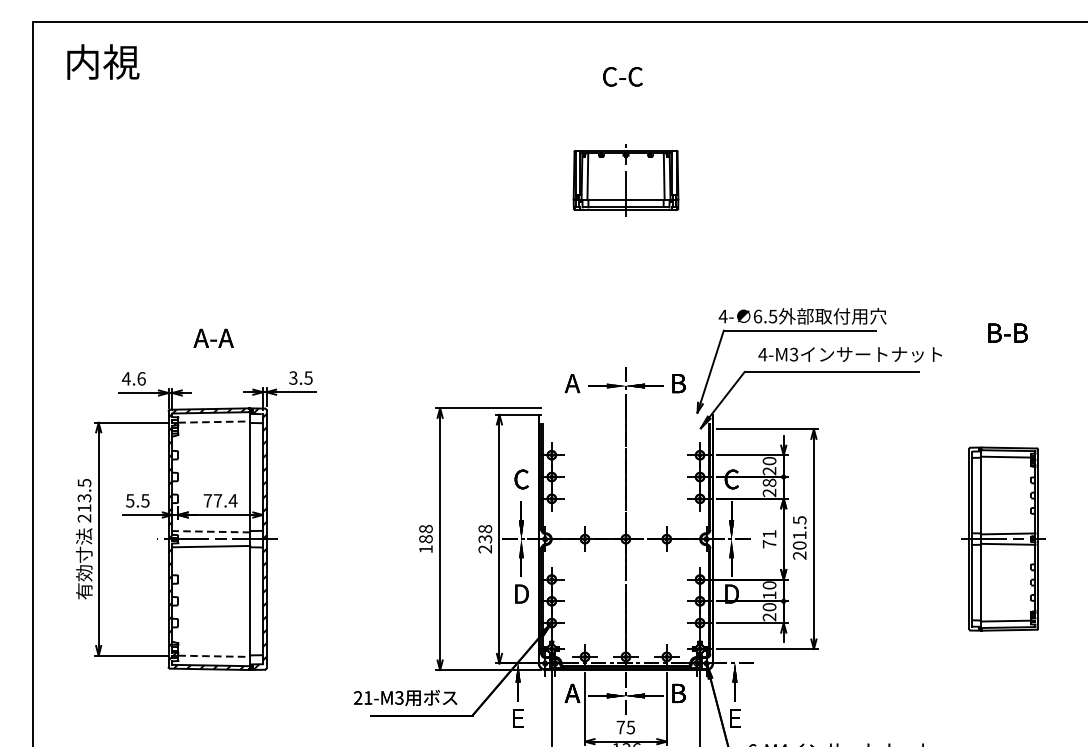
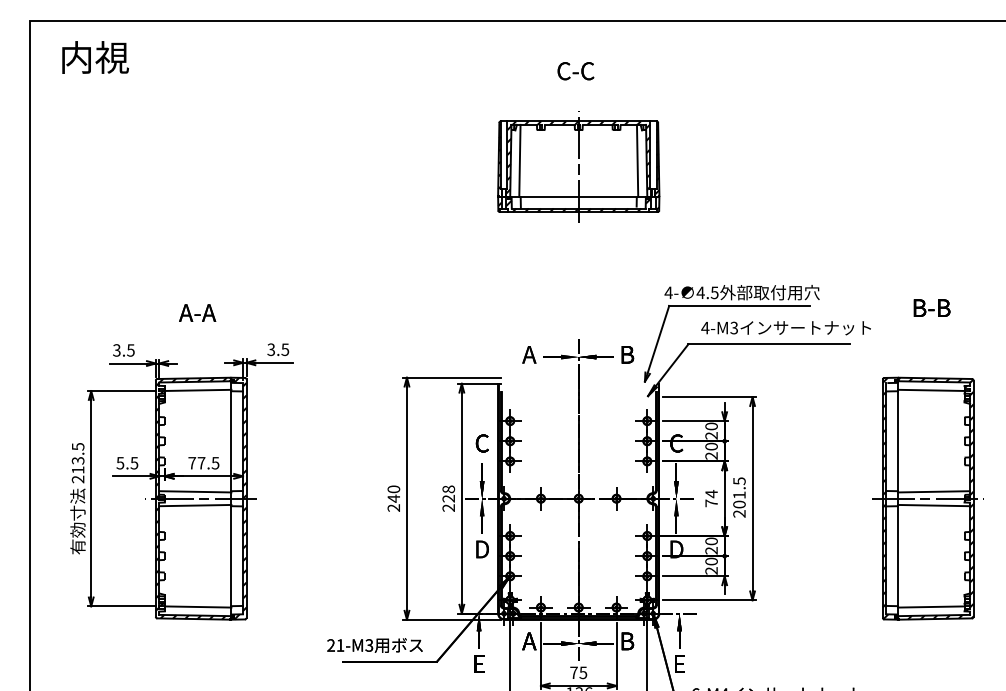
part: (625, 179) -> (578, 166), size x1.67
text: (757, 316) -> (700, 292), 6.5 -> 4.5
text: (133, 378) -> (123, 350), 4.6 -> 3.5
line: (214, 422) -> (198, 390), dashed -> solid
text: (769, 482) -> (711, 446), 28 -> 20
text: (233, 501) -> (215, 463), 77.4 -> 77.5
line: (210, 531) -> (194, 491), dashed -> solid
text: (769, 533) -> (711, 493), 71 -> 74
text: (425, 538) -> (393, 498), 188 -> 240
text: (486, 538) -> (449, 498), 238 -> 228
part: (1003, 538) -> (927, 498), size x1.43
text: (769, 595) -> (711, 550), 10 -> 20
line: (214, 656) -> (198, 607), dashed -> solid

